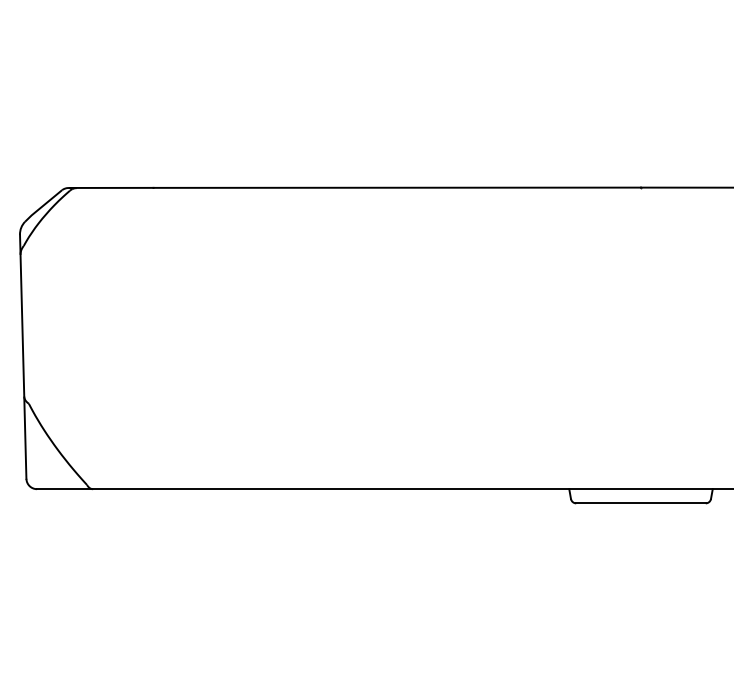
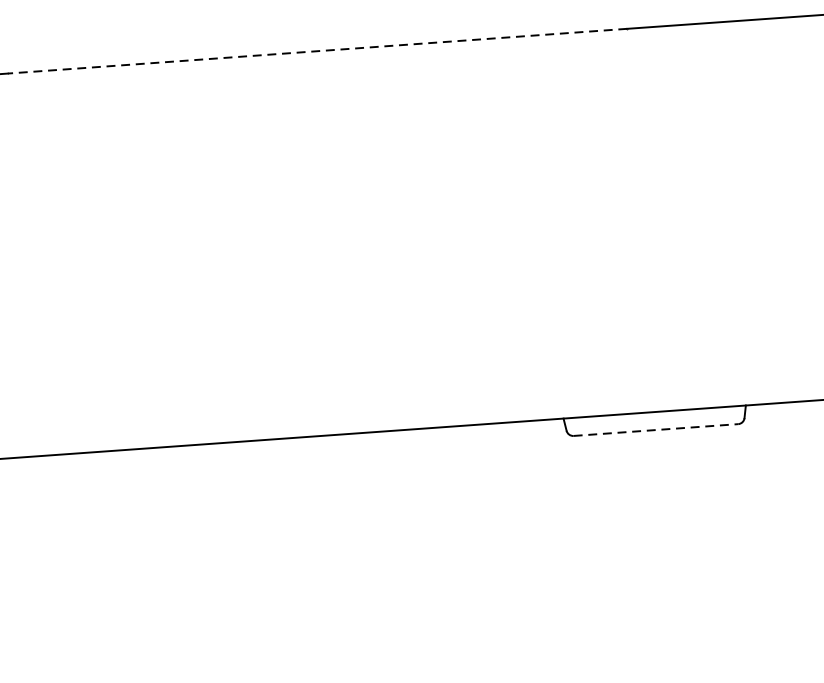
line: (397, 187) -> (317, 50), solid -> dashed
line: (640, 503) -> (655, 430), solid -> dashed

